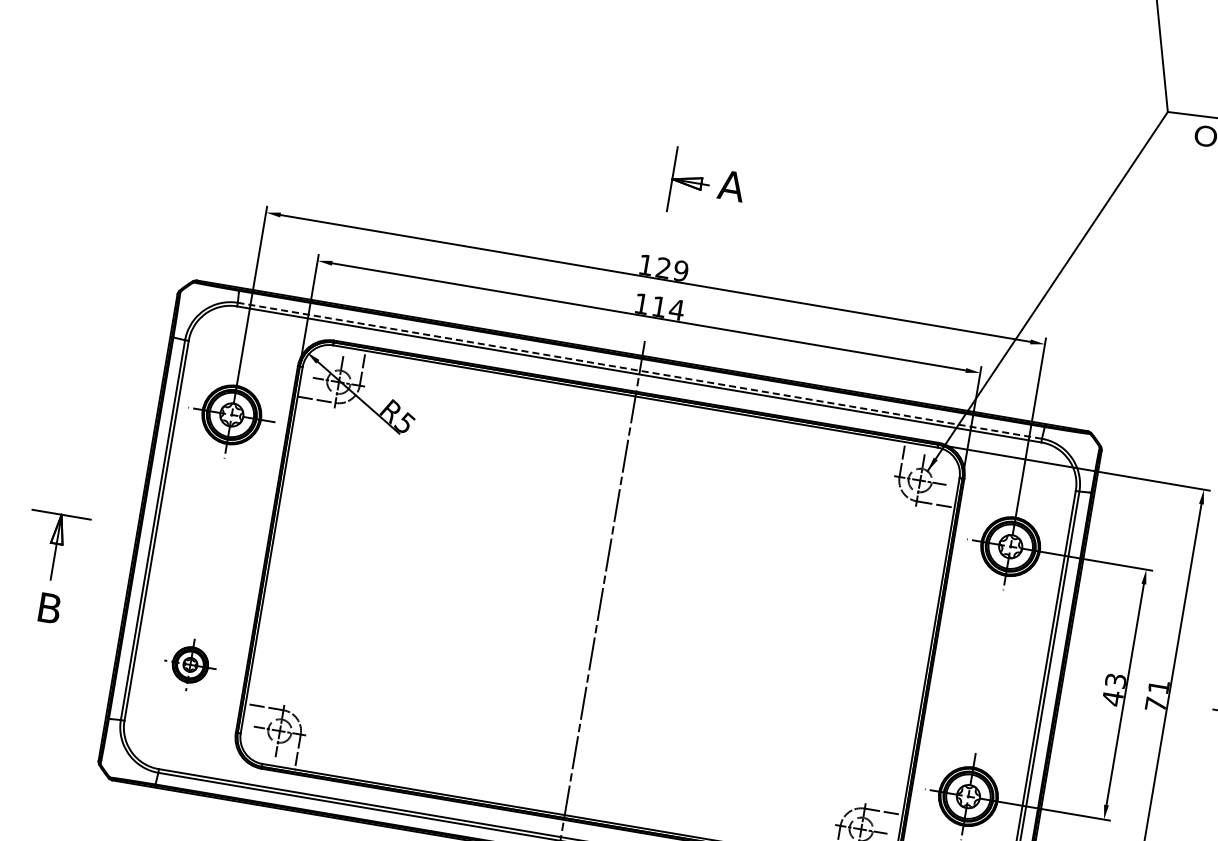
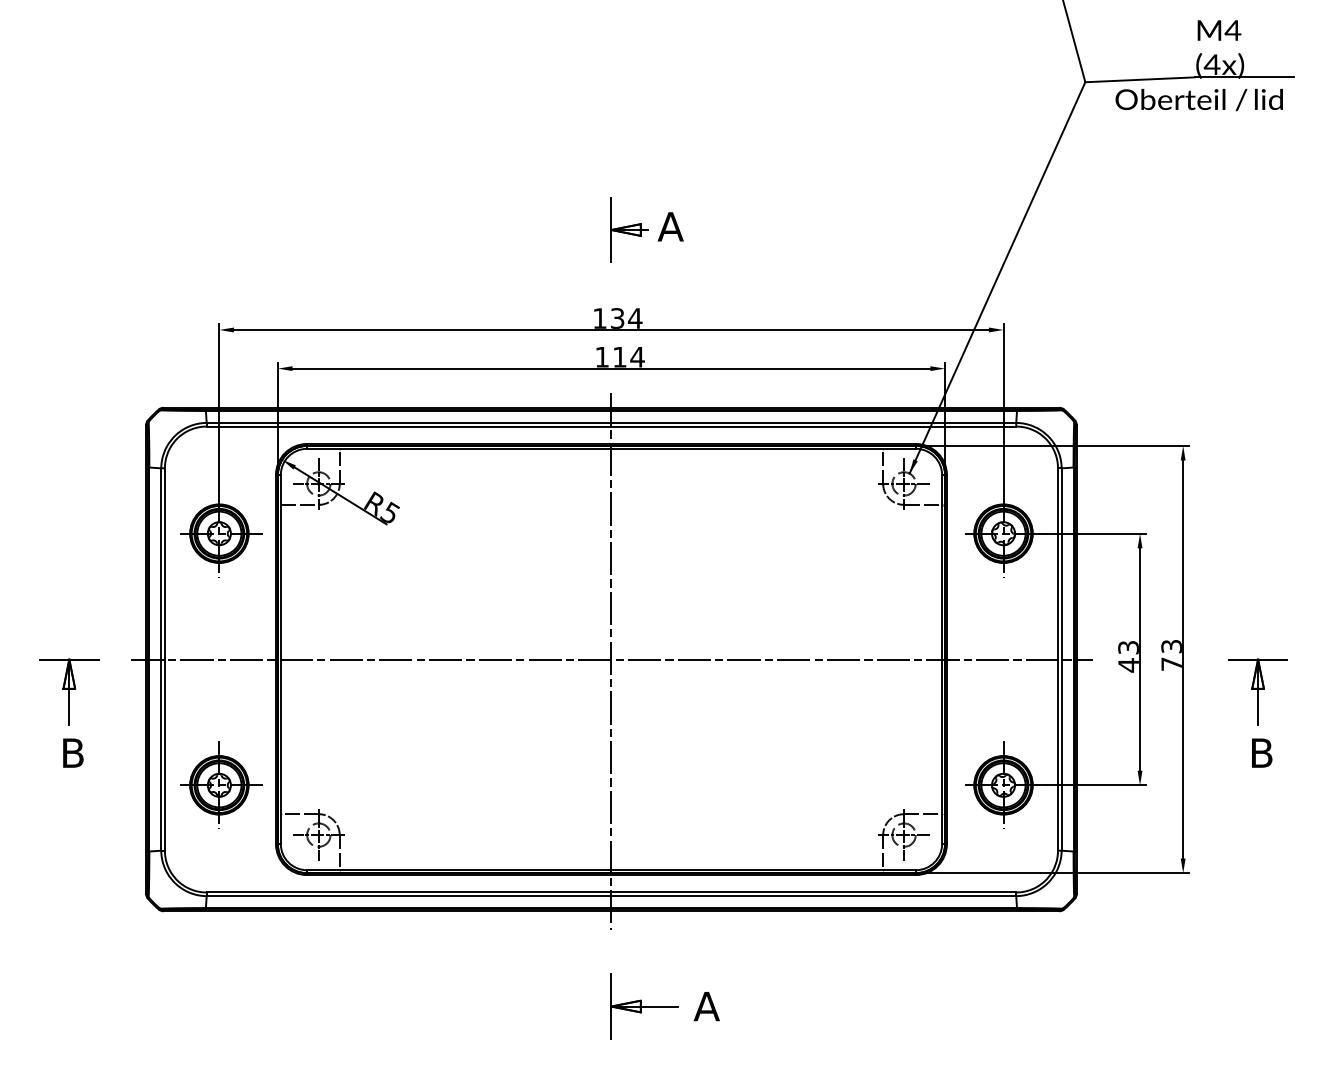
text: (672, 269) -> (626, 318), 129 -> 134
line: (640, 370) -> (611, 422), dashed -> solid
line: (600, 605) -> (611, 659), added
part: (191, 664) -> (221, 784), size x1.67
text: (1158, 686) -> (1171, 646), 71 -> 73

